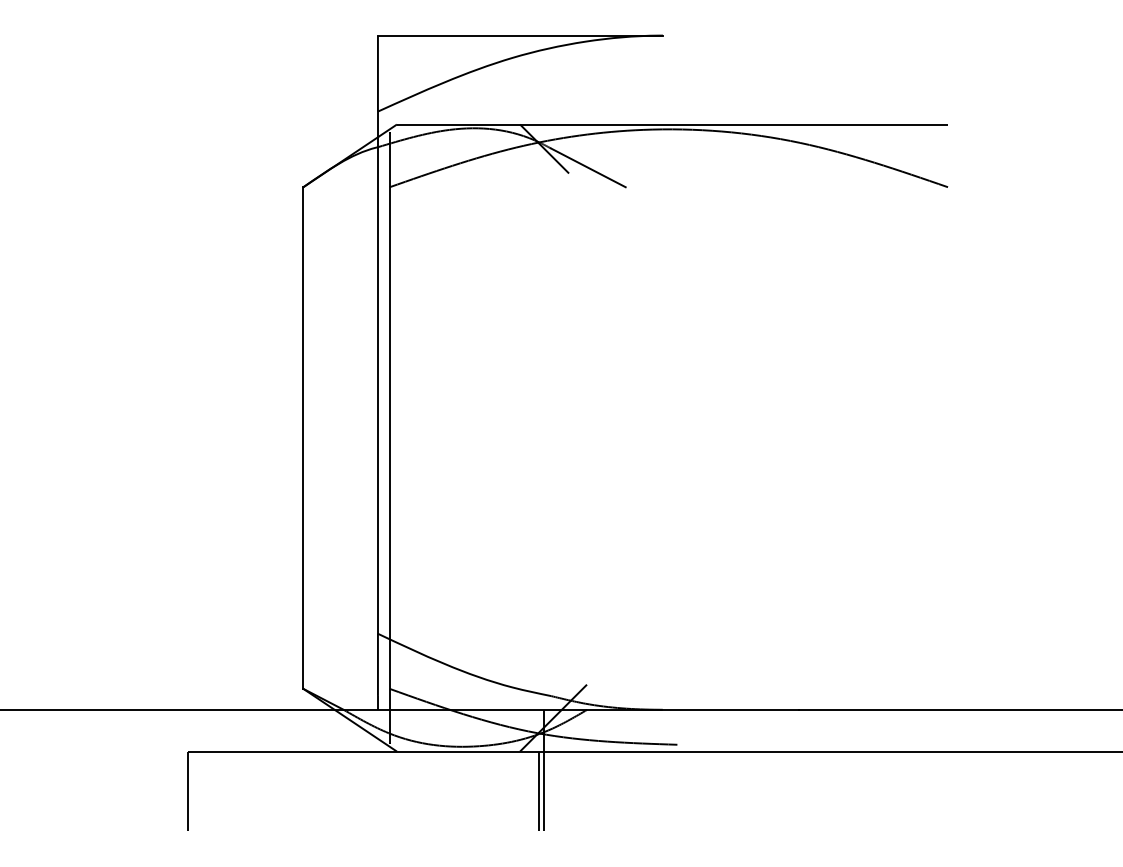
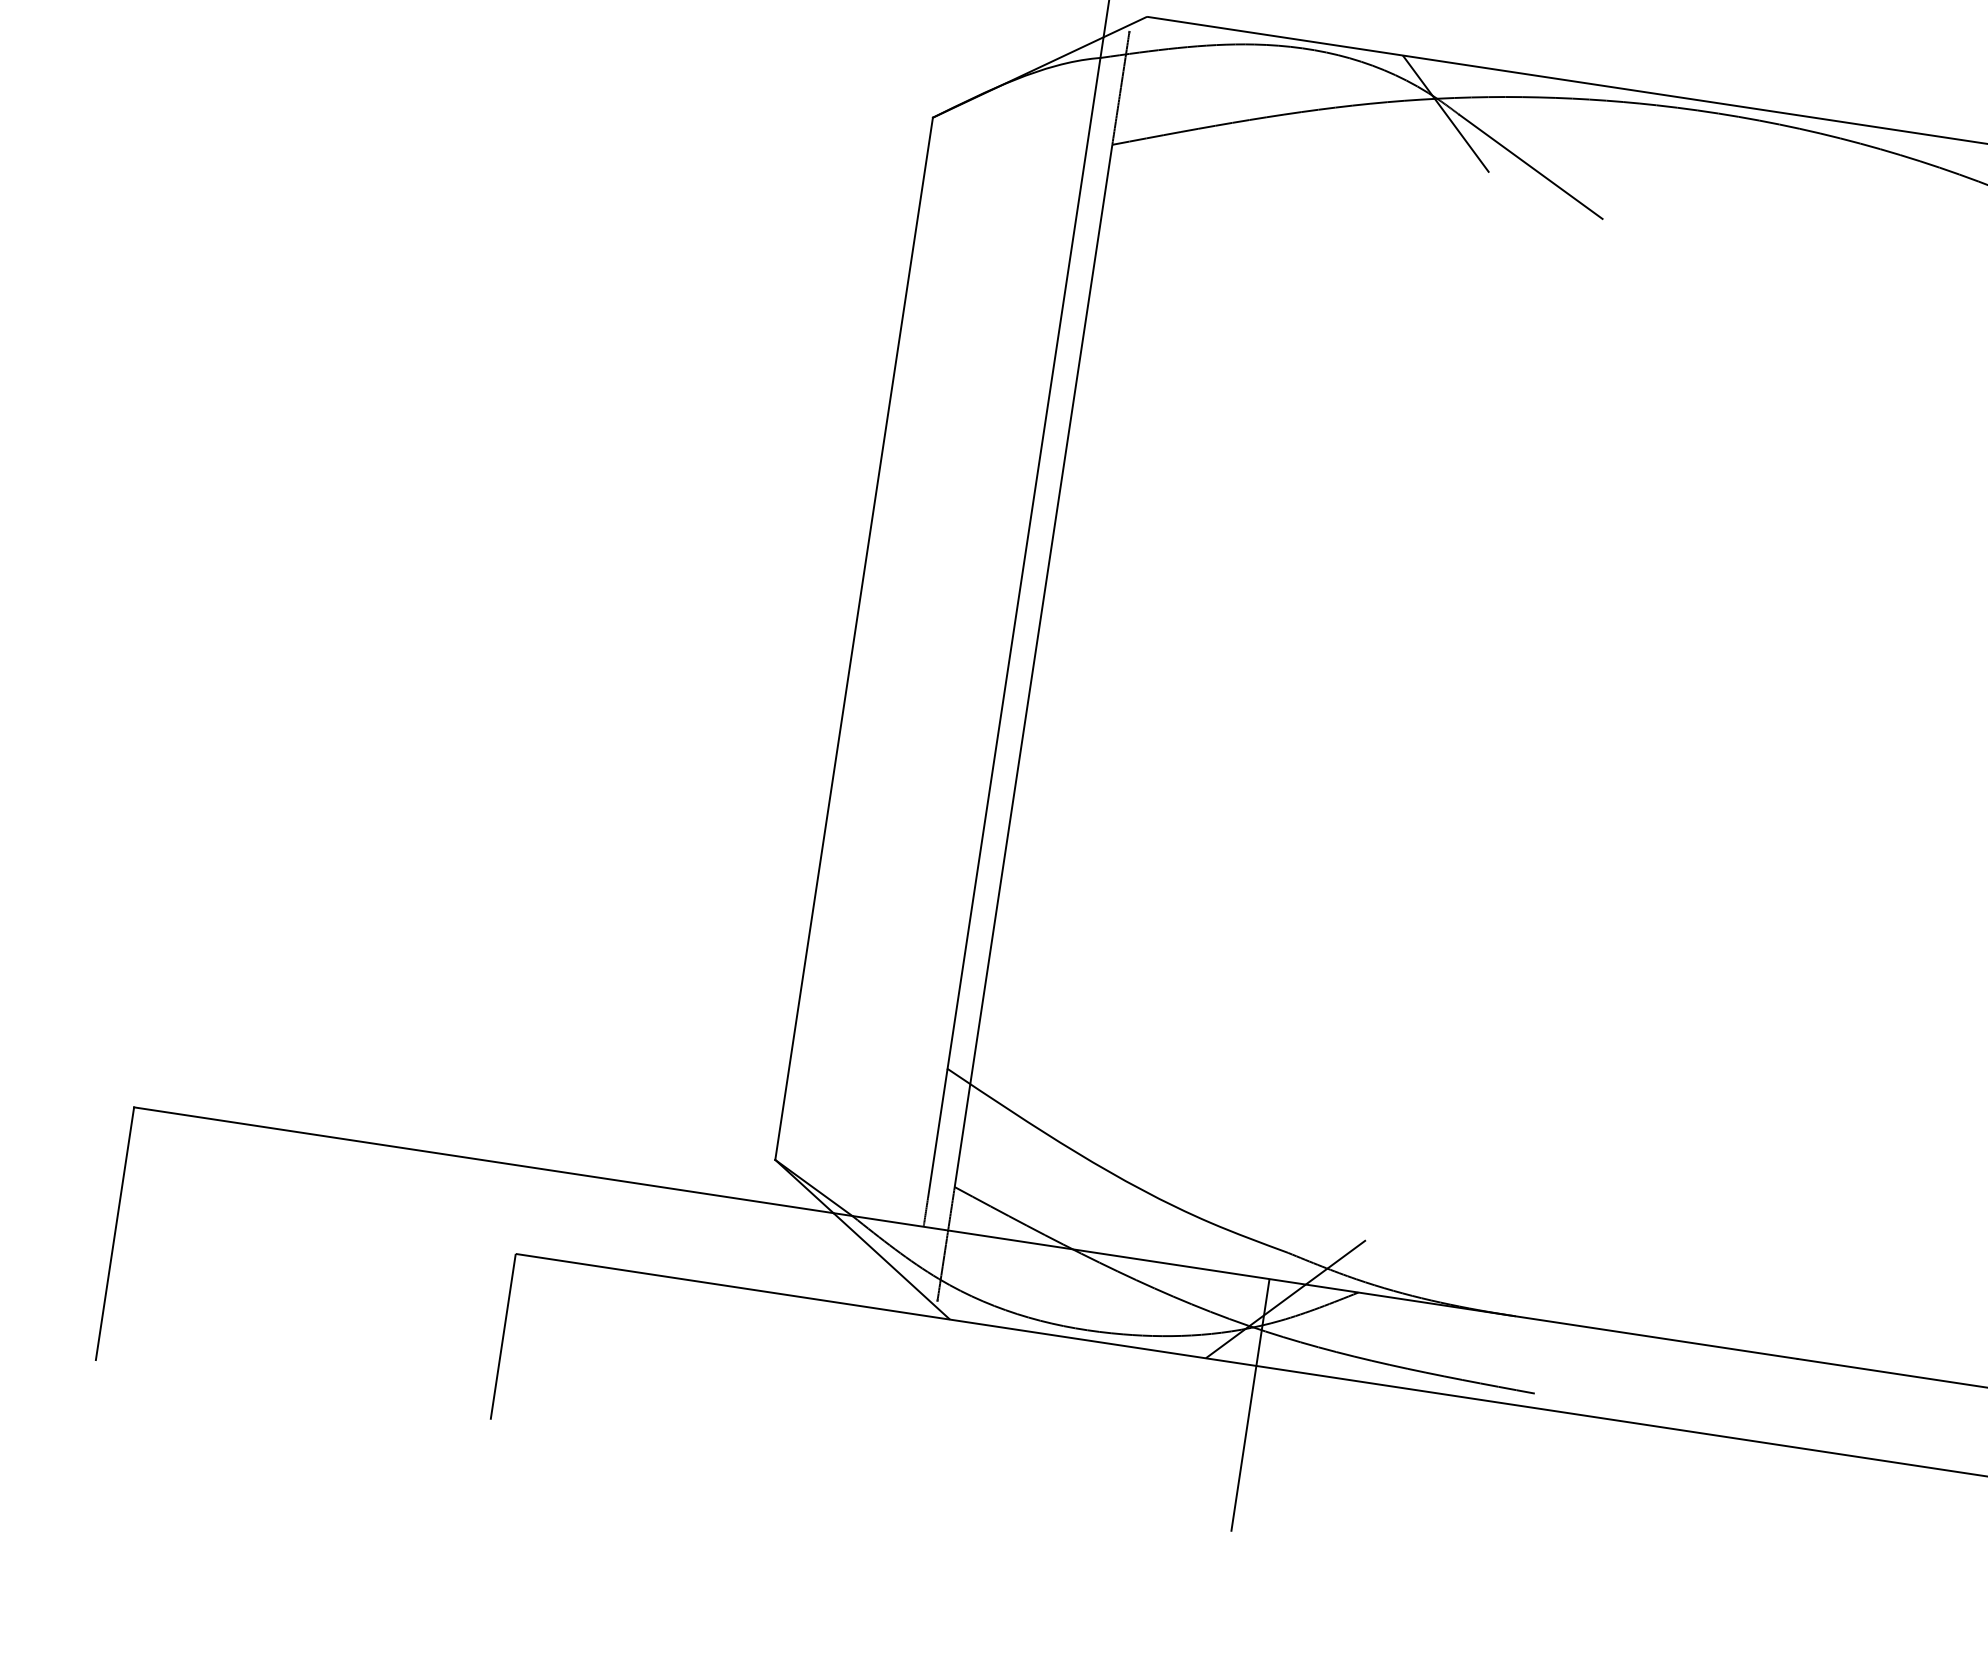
line: (539, 791) -> (1233, 1447), removed

